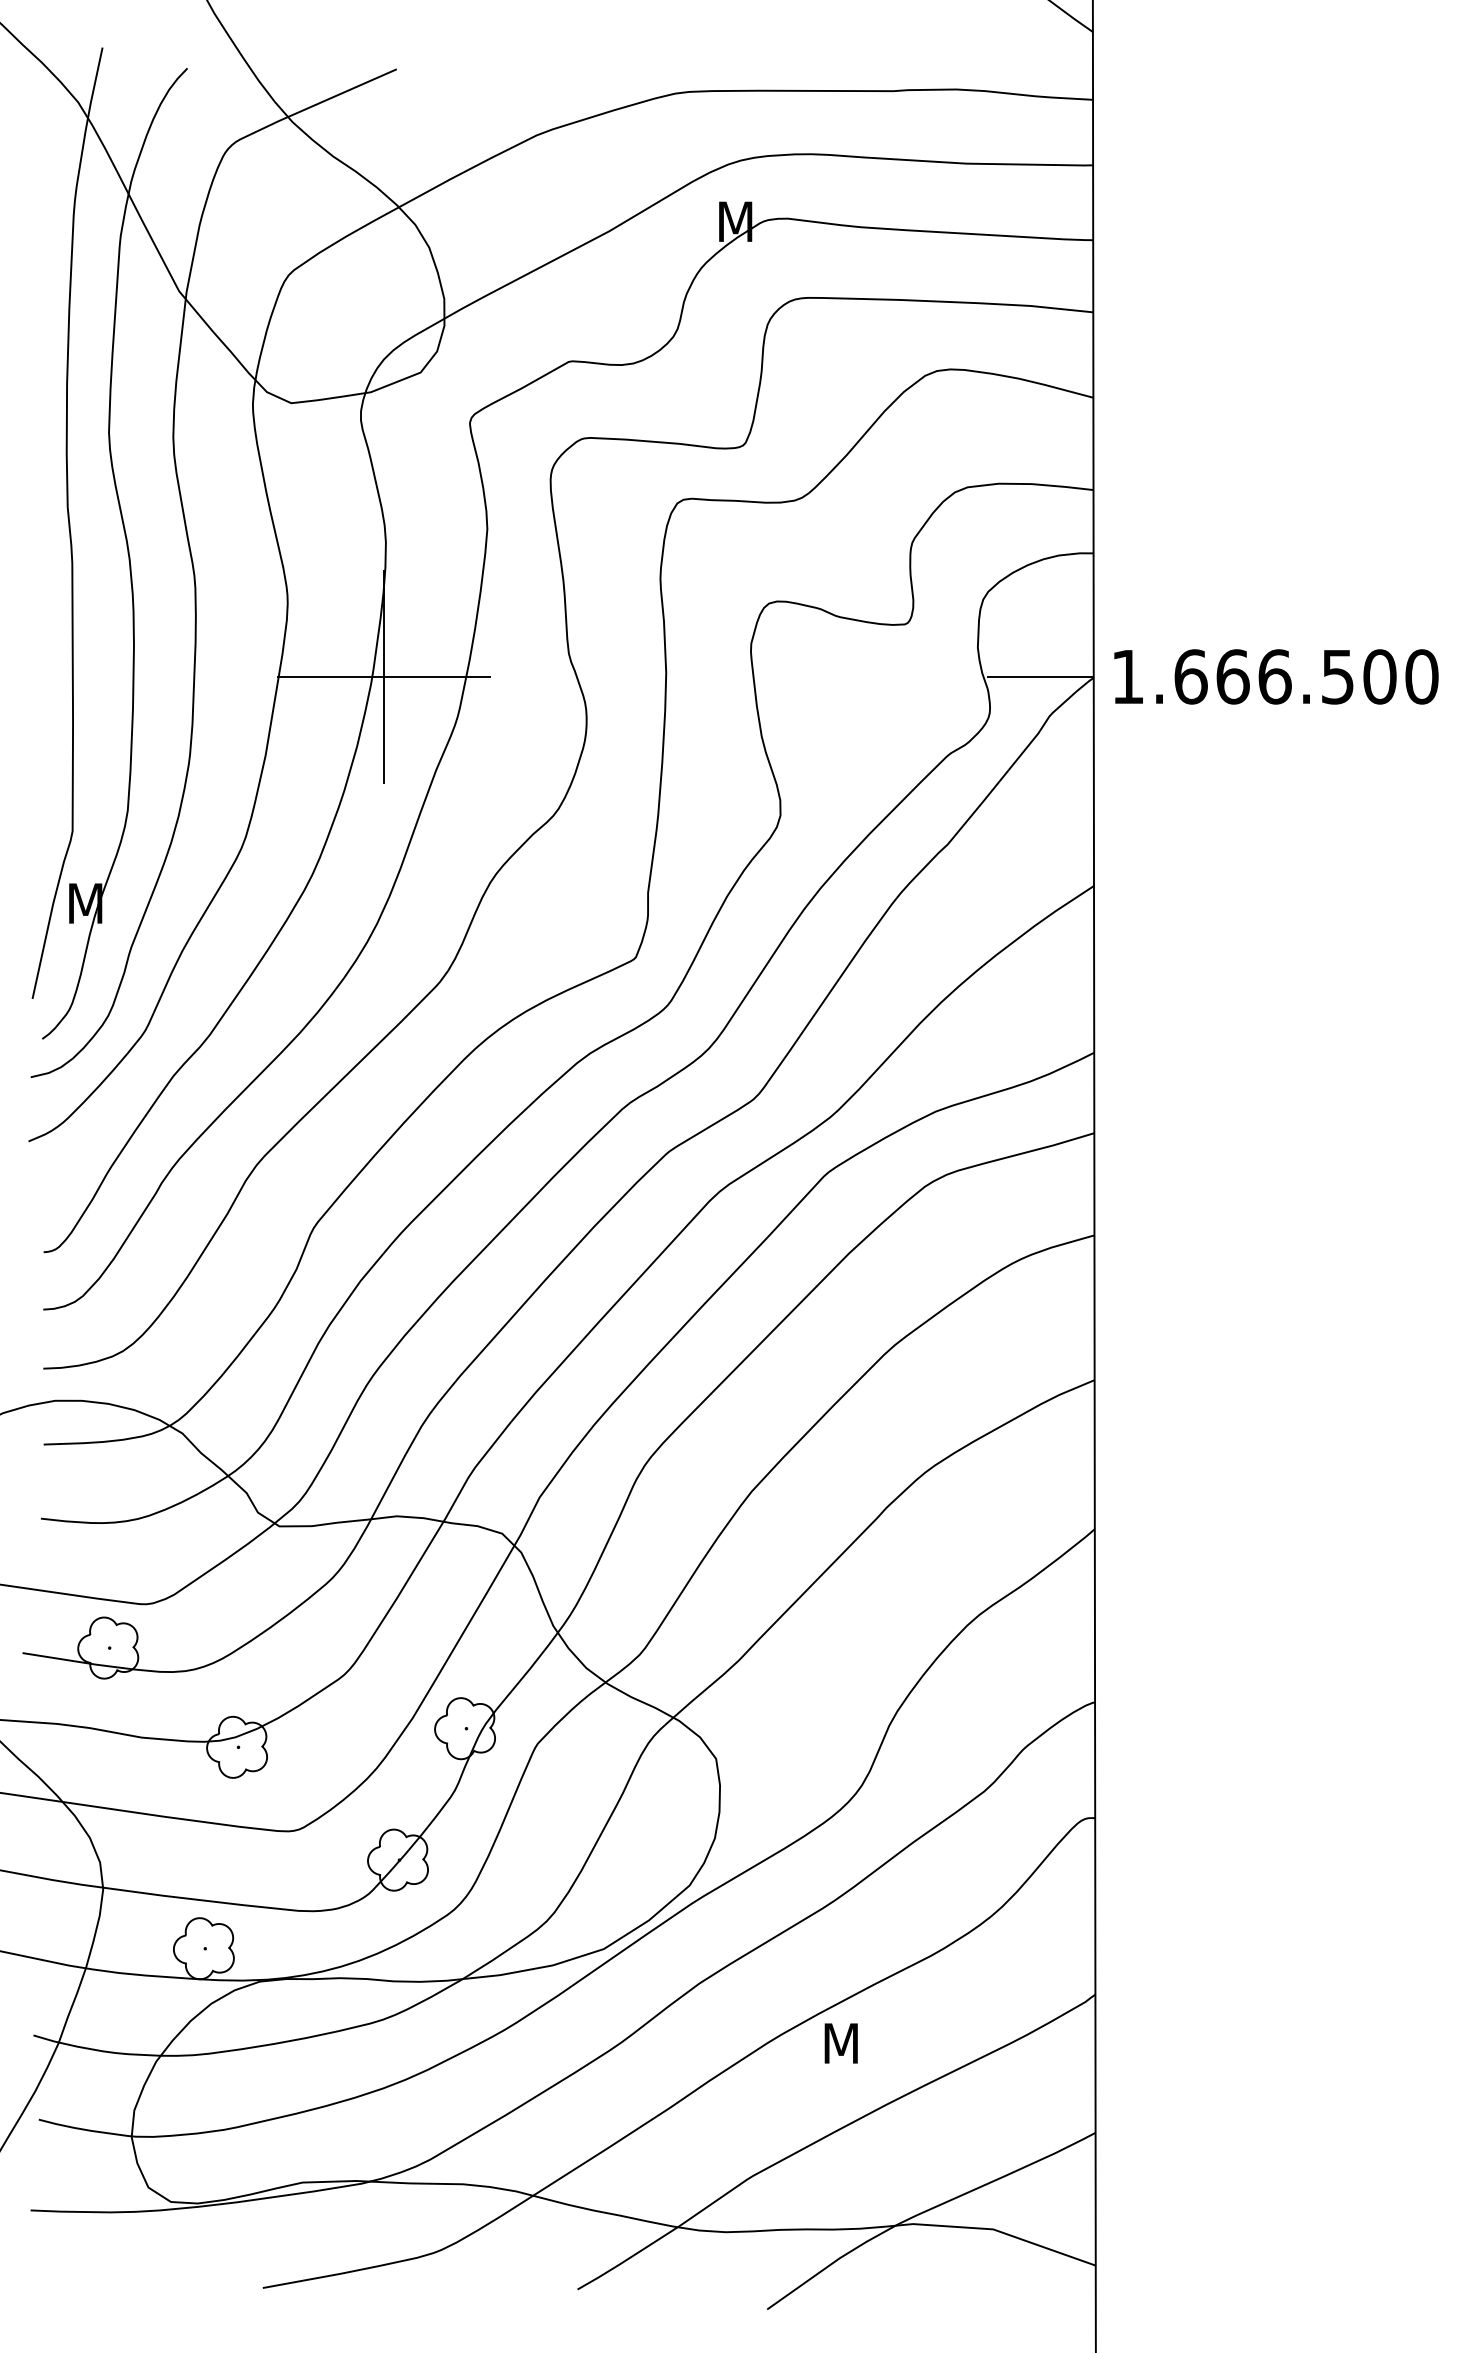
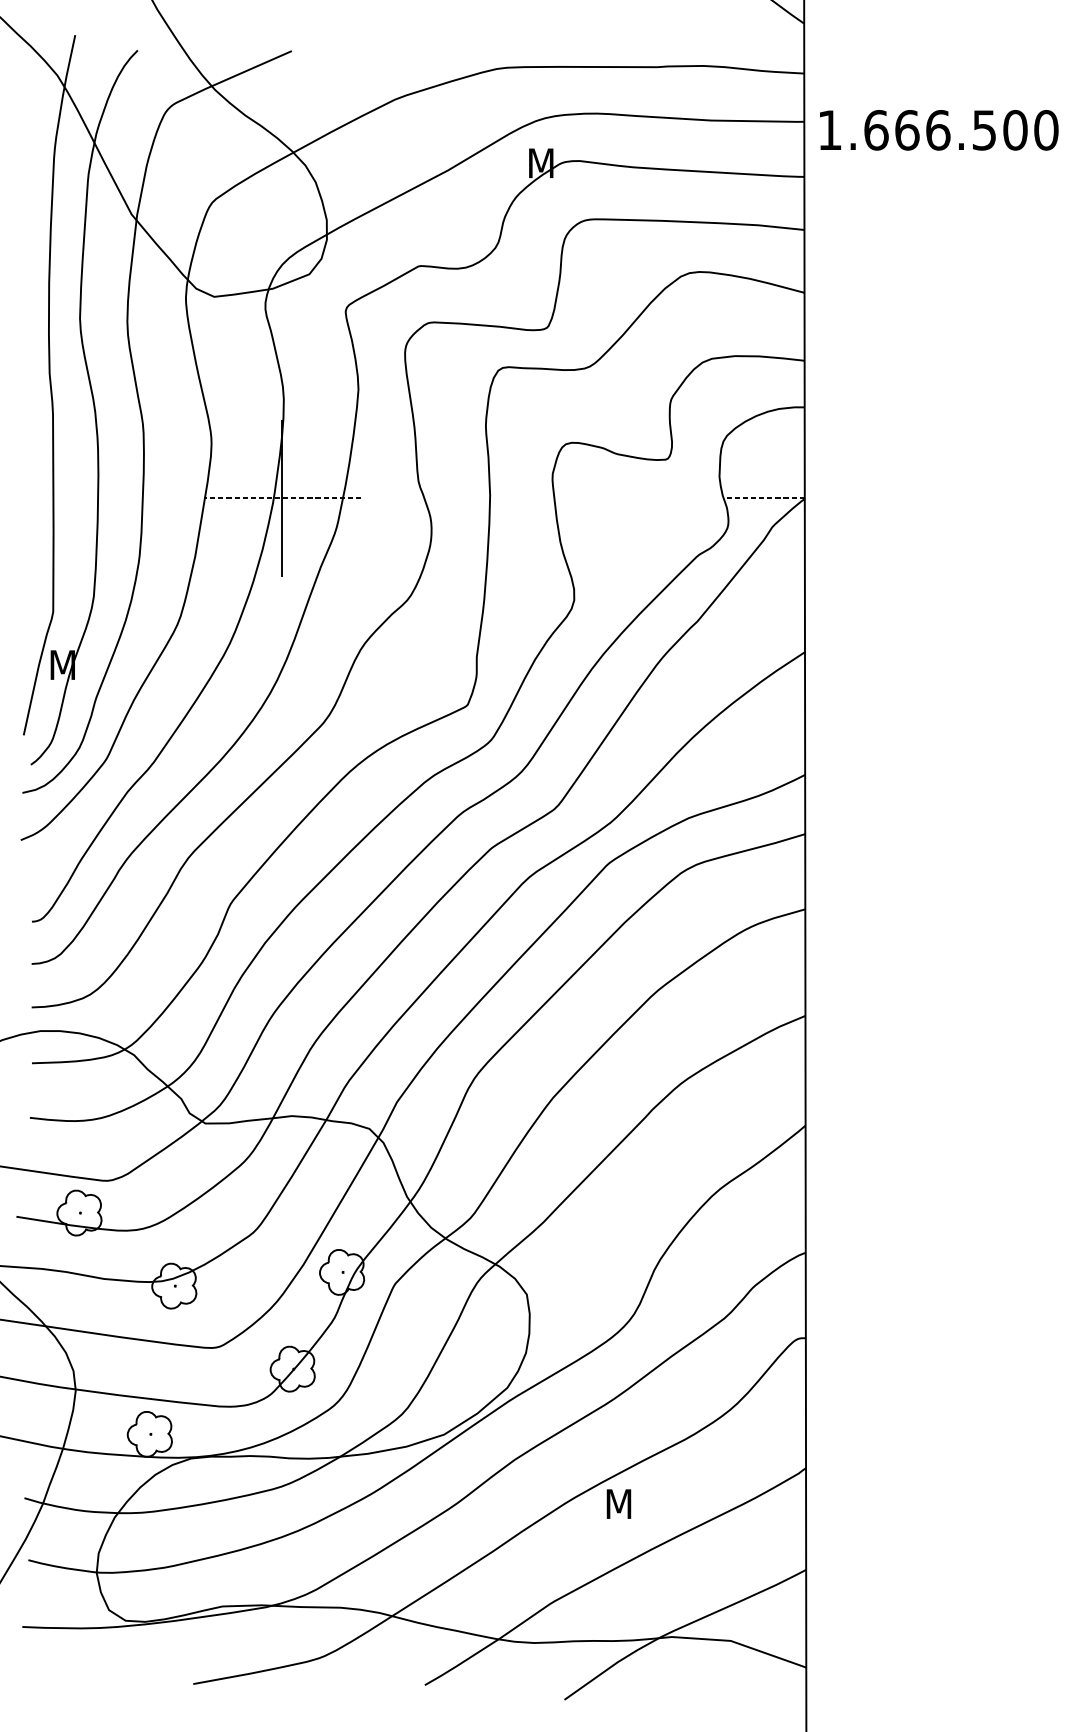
line: (383, 676) -> (282, 498), solid -> dashed
line: (1040, 676) -> (765, 498), solid -> dashed
text: (1276, 676) -> (939, 130), moved

